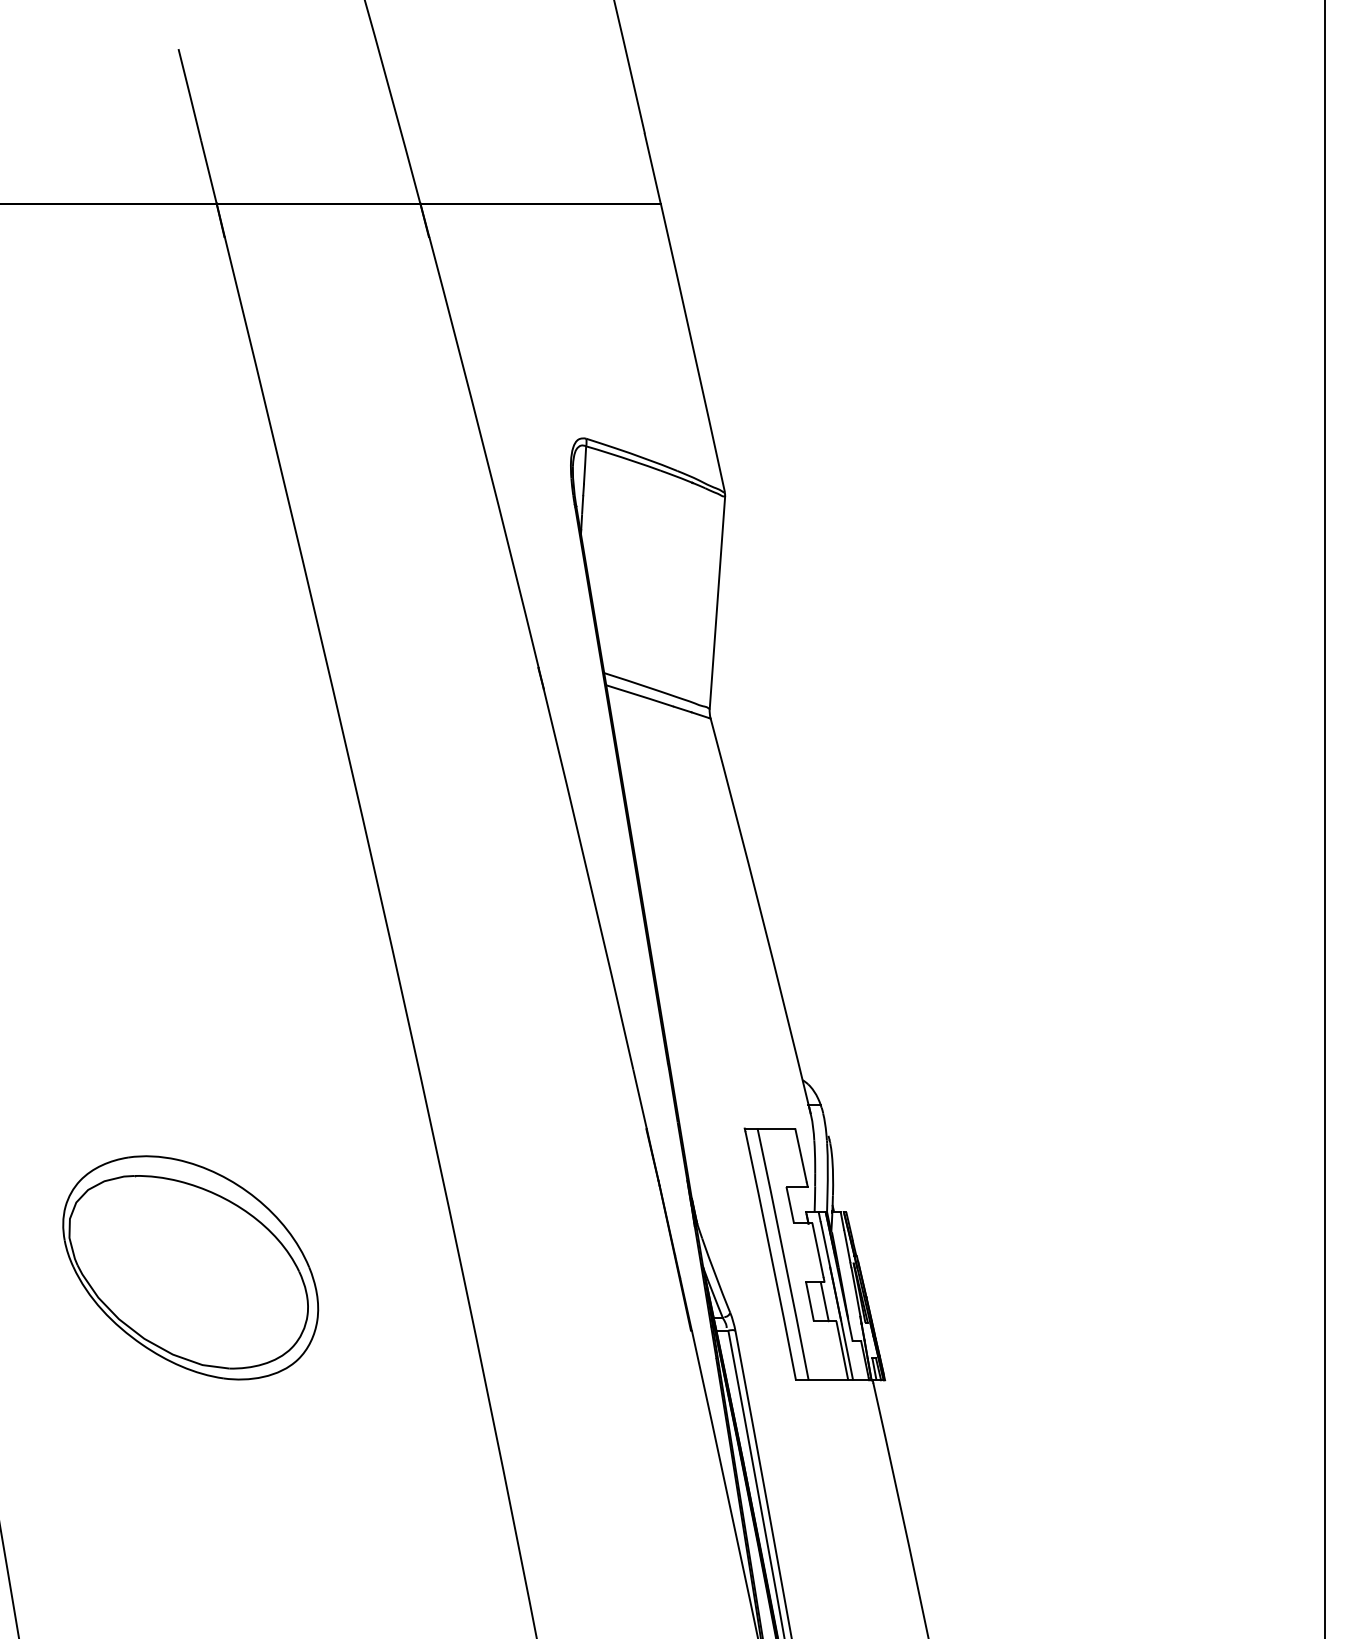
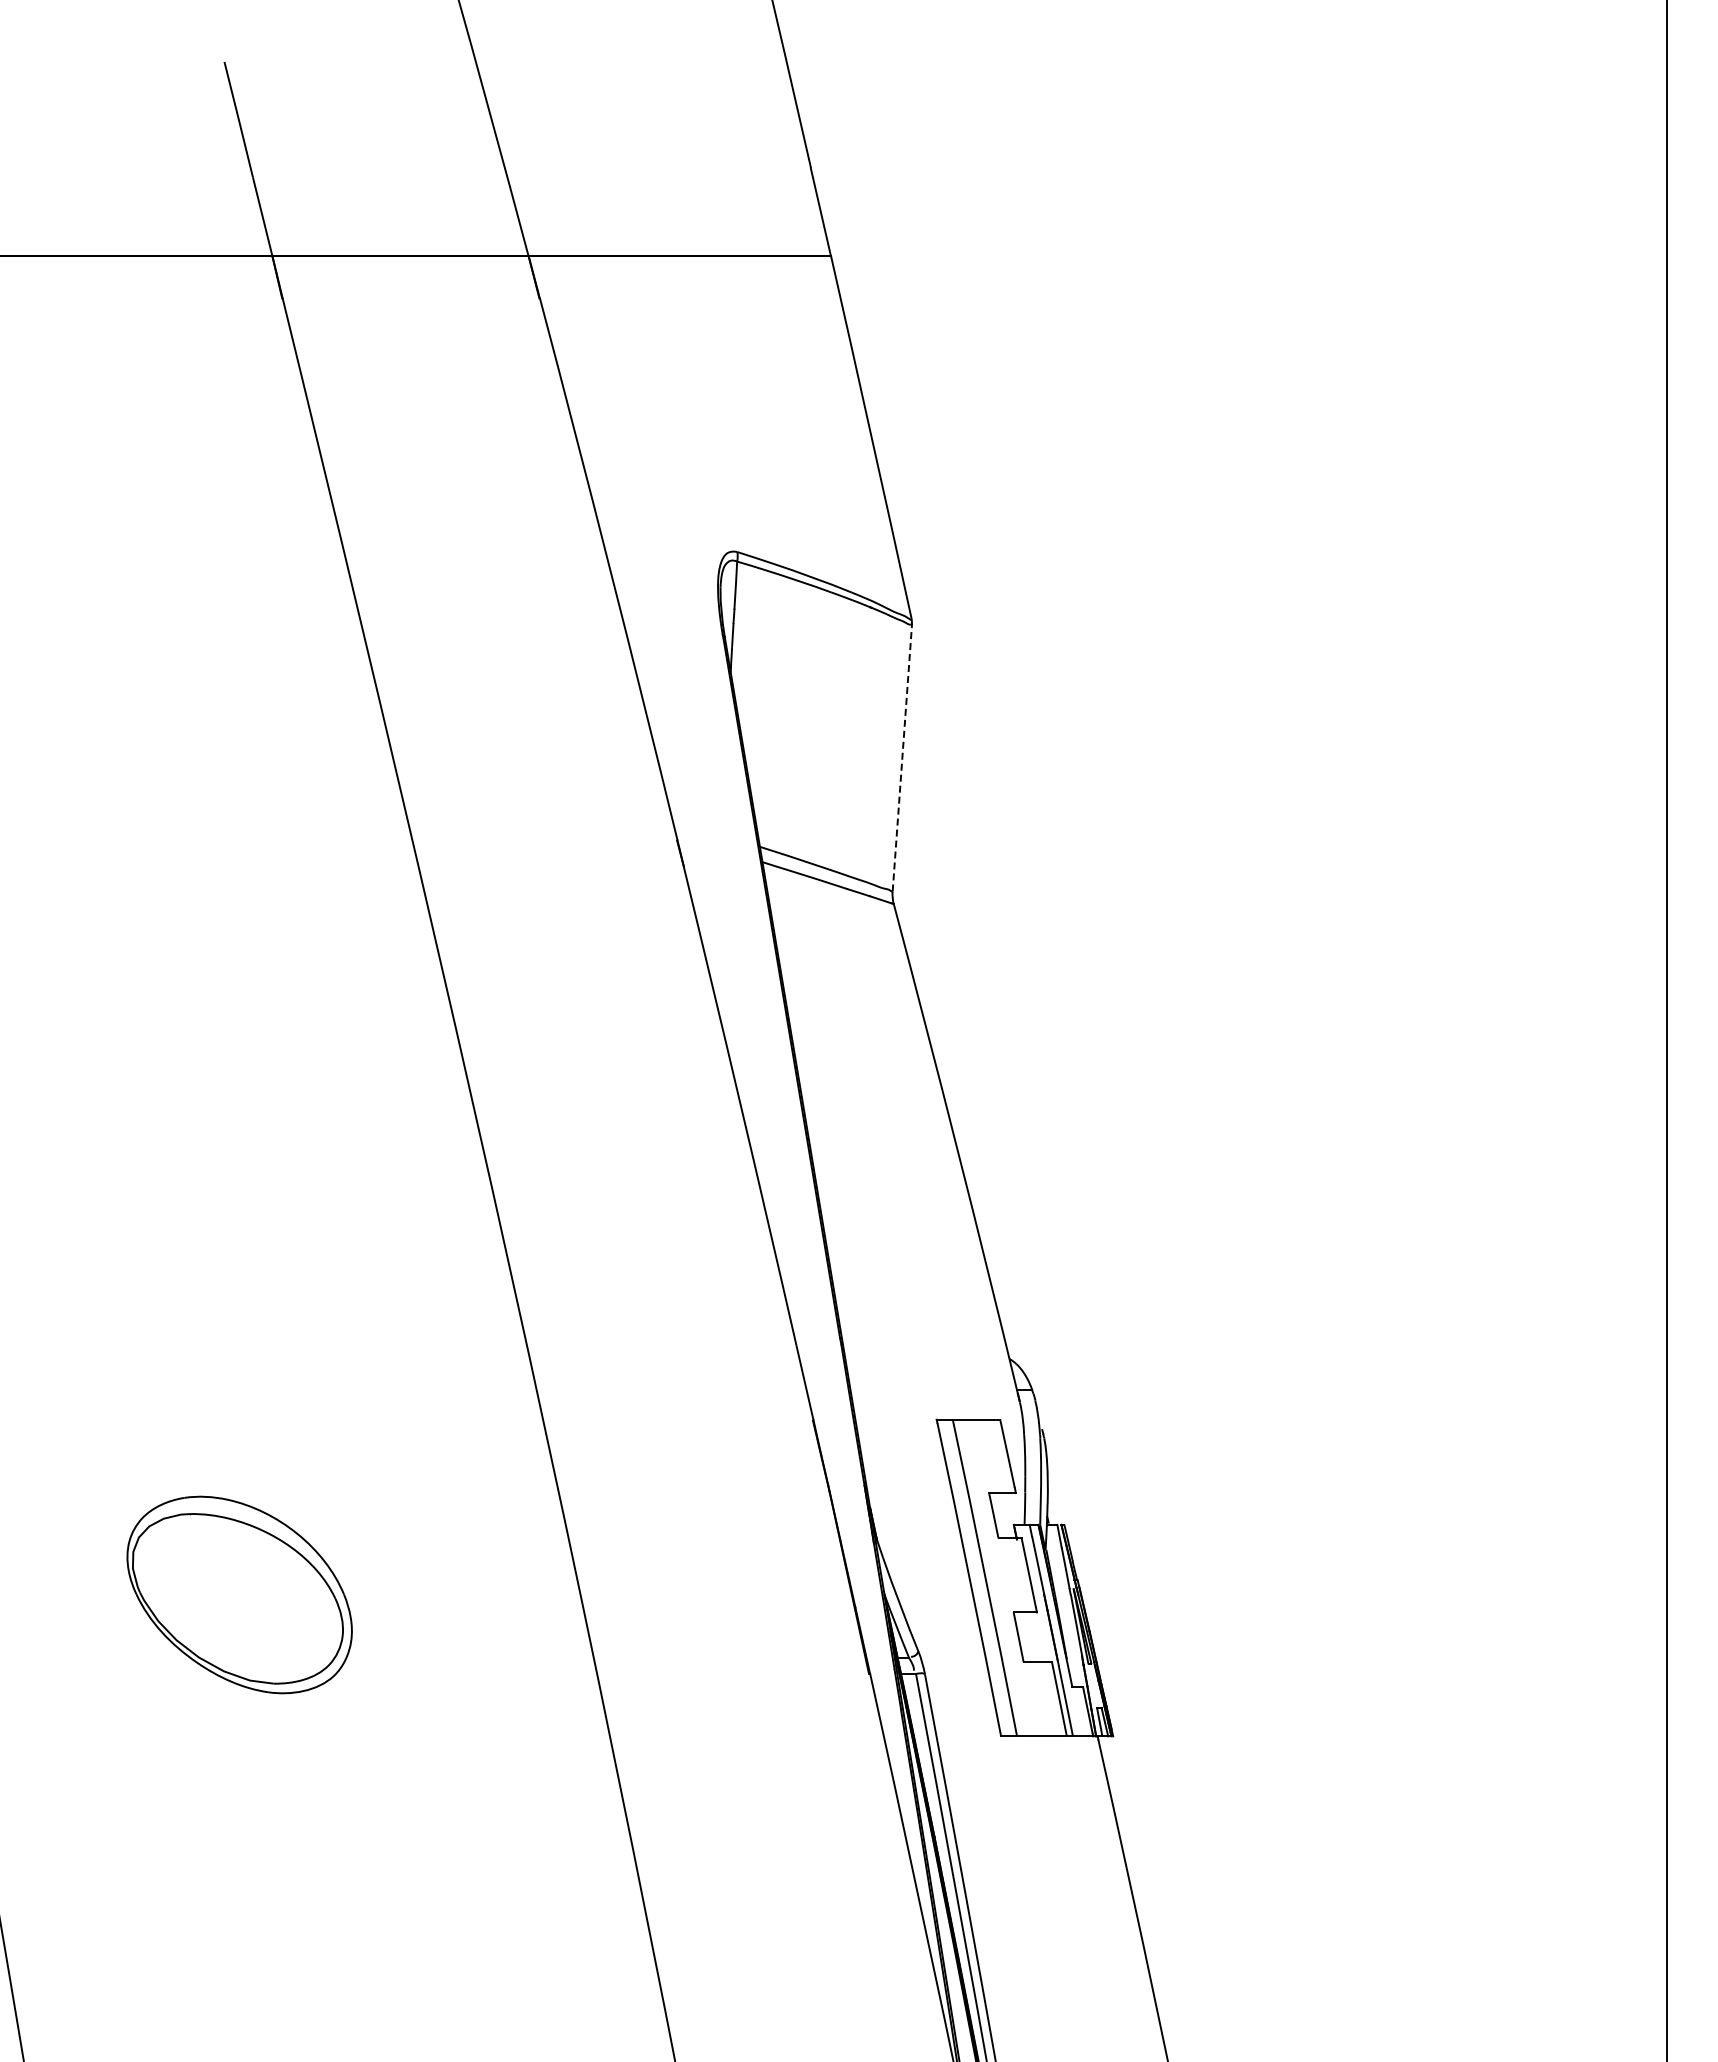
line: (717, 602) -> (902, 758), solid -> dashed
part: (190, 1267) -> (239, 1594), size x0.7
line: (824, 1301) -> (1037, 1637), removed

